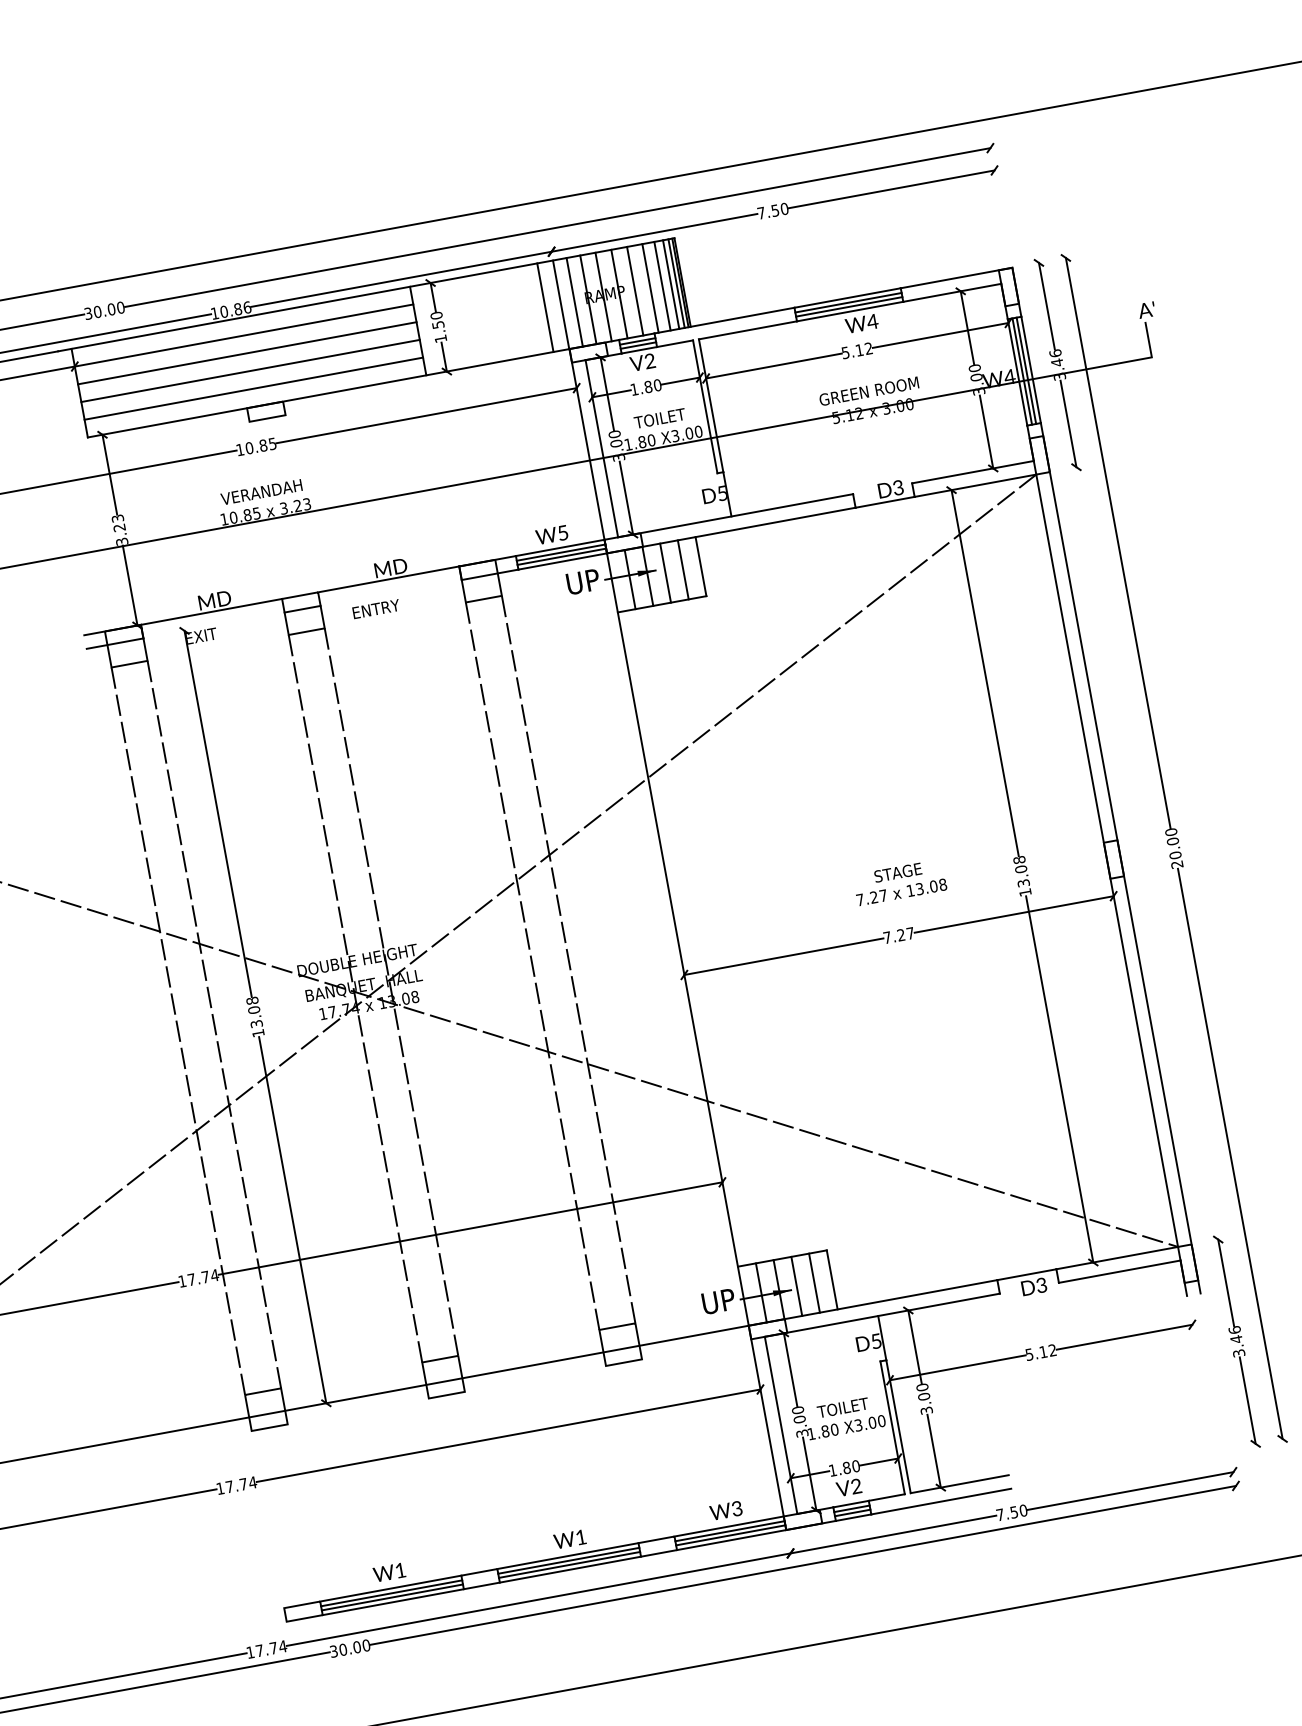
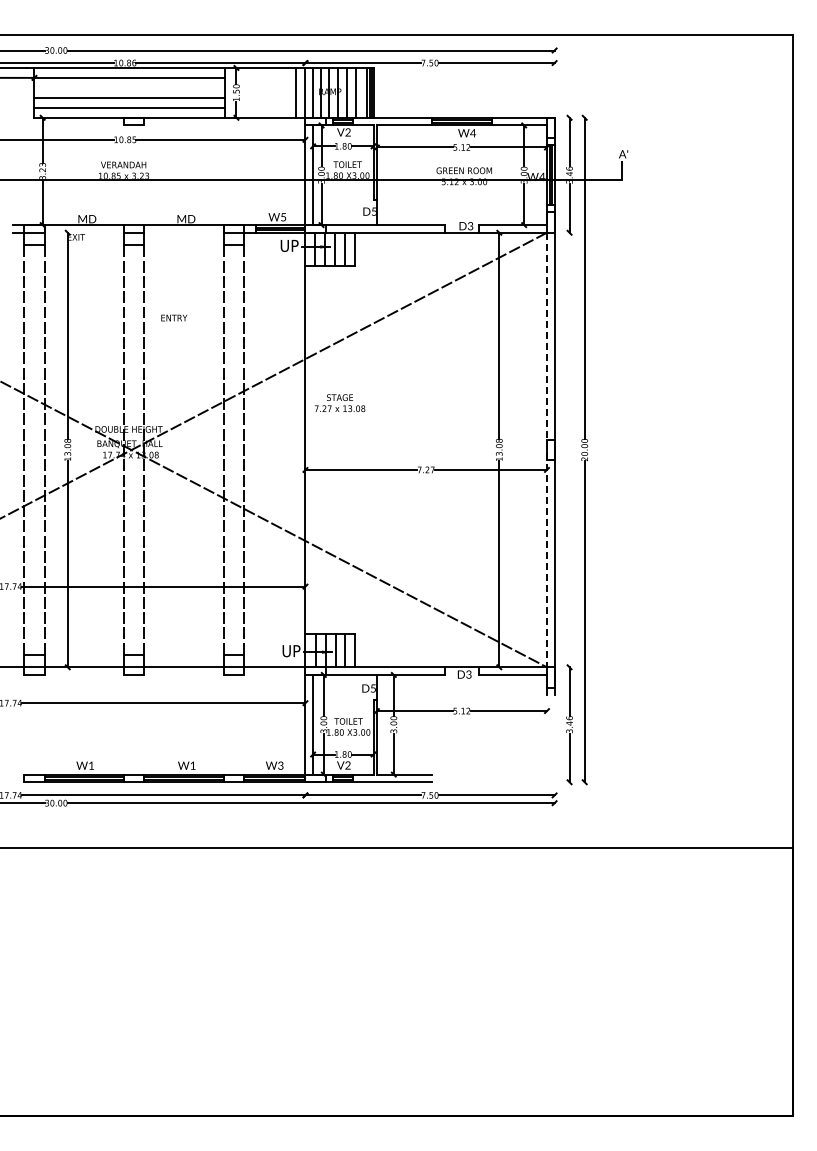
line: (662, 285) -> (362, 92), removed
line: (246, 352) -> (129, 87), removed
text: (374, 608) -> (173, 317), moved
line: (1106, 861) -> (546, 450), solid -> dashed
text: (899, 883) -> (339, 403), moved

